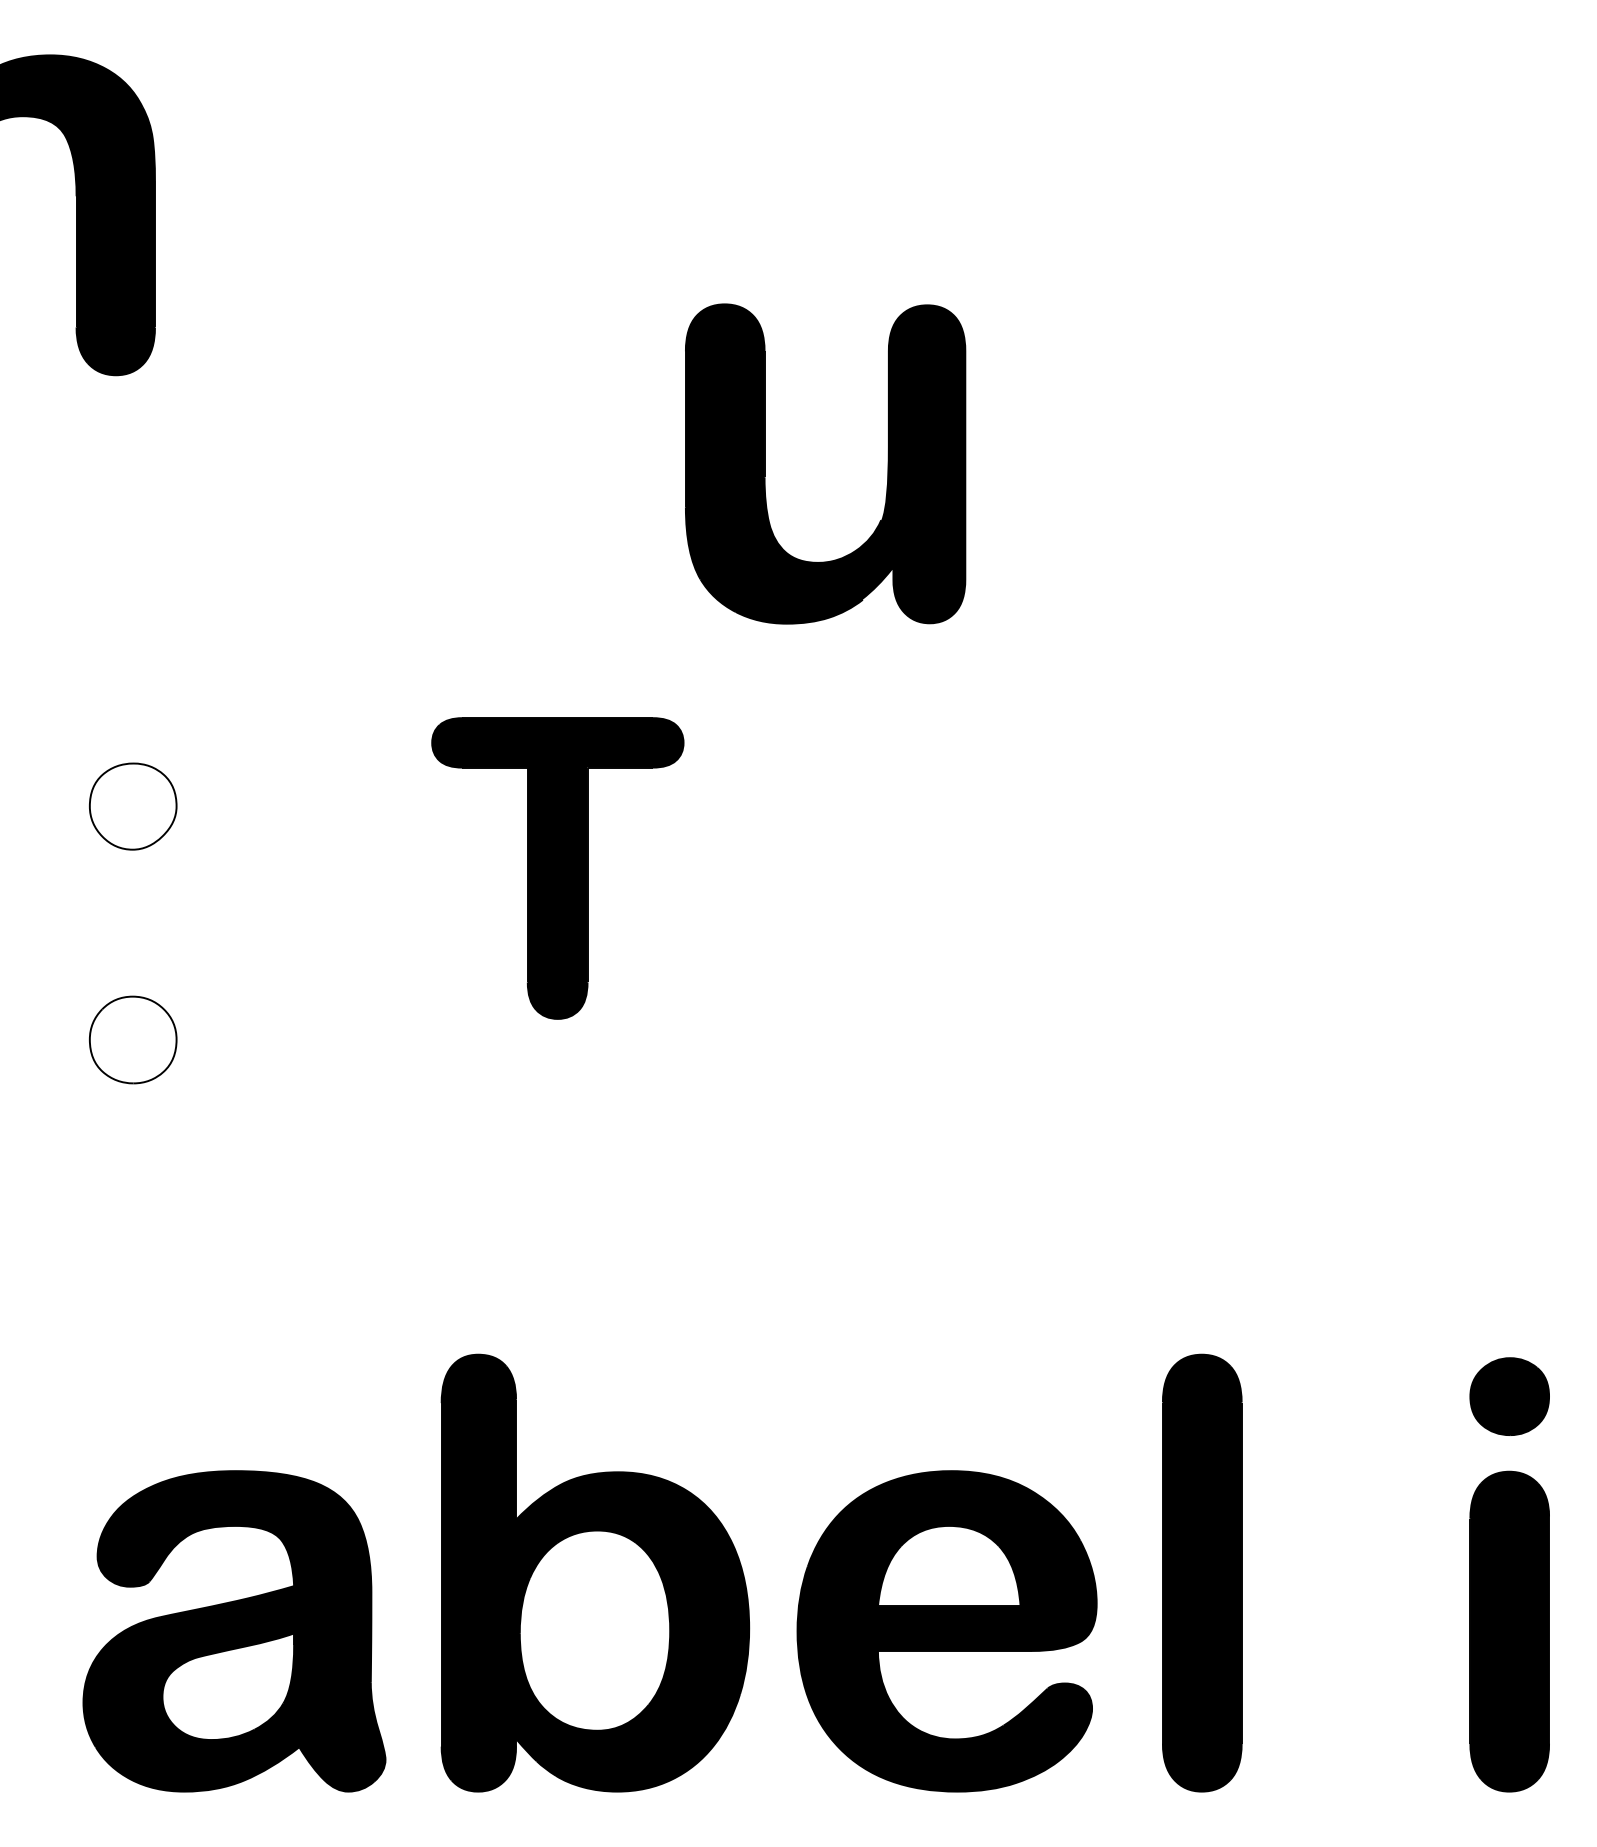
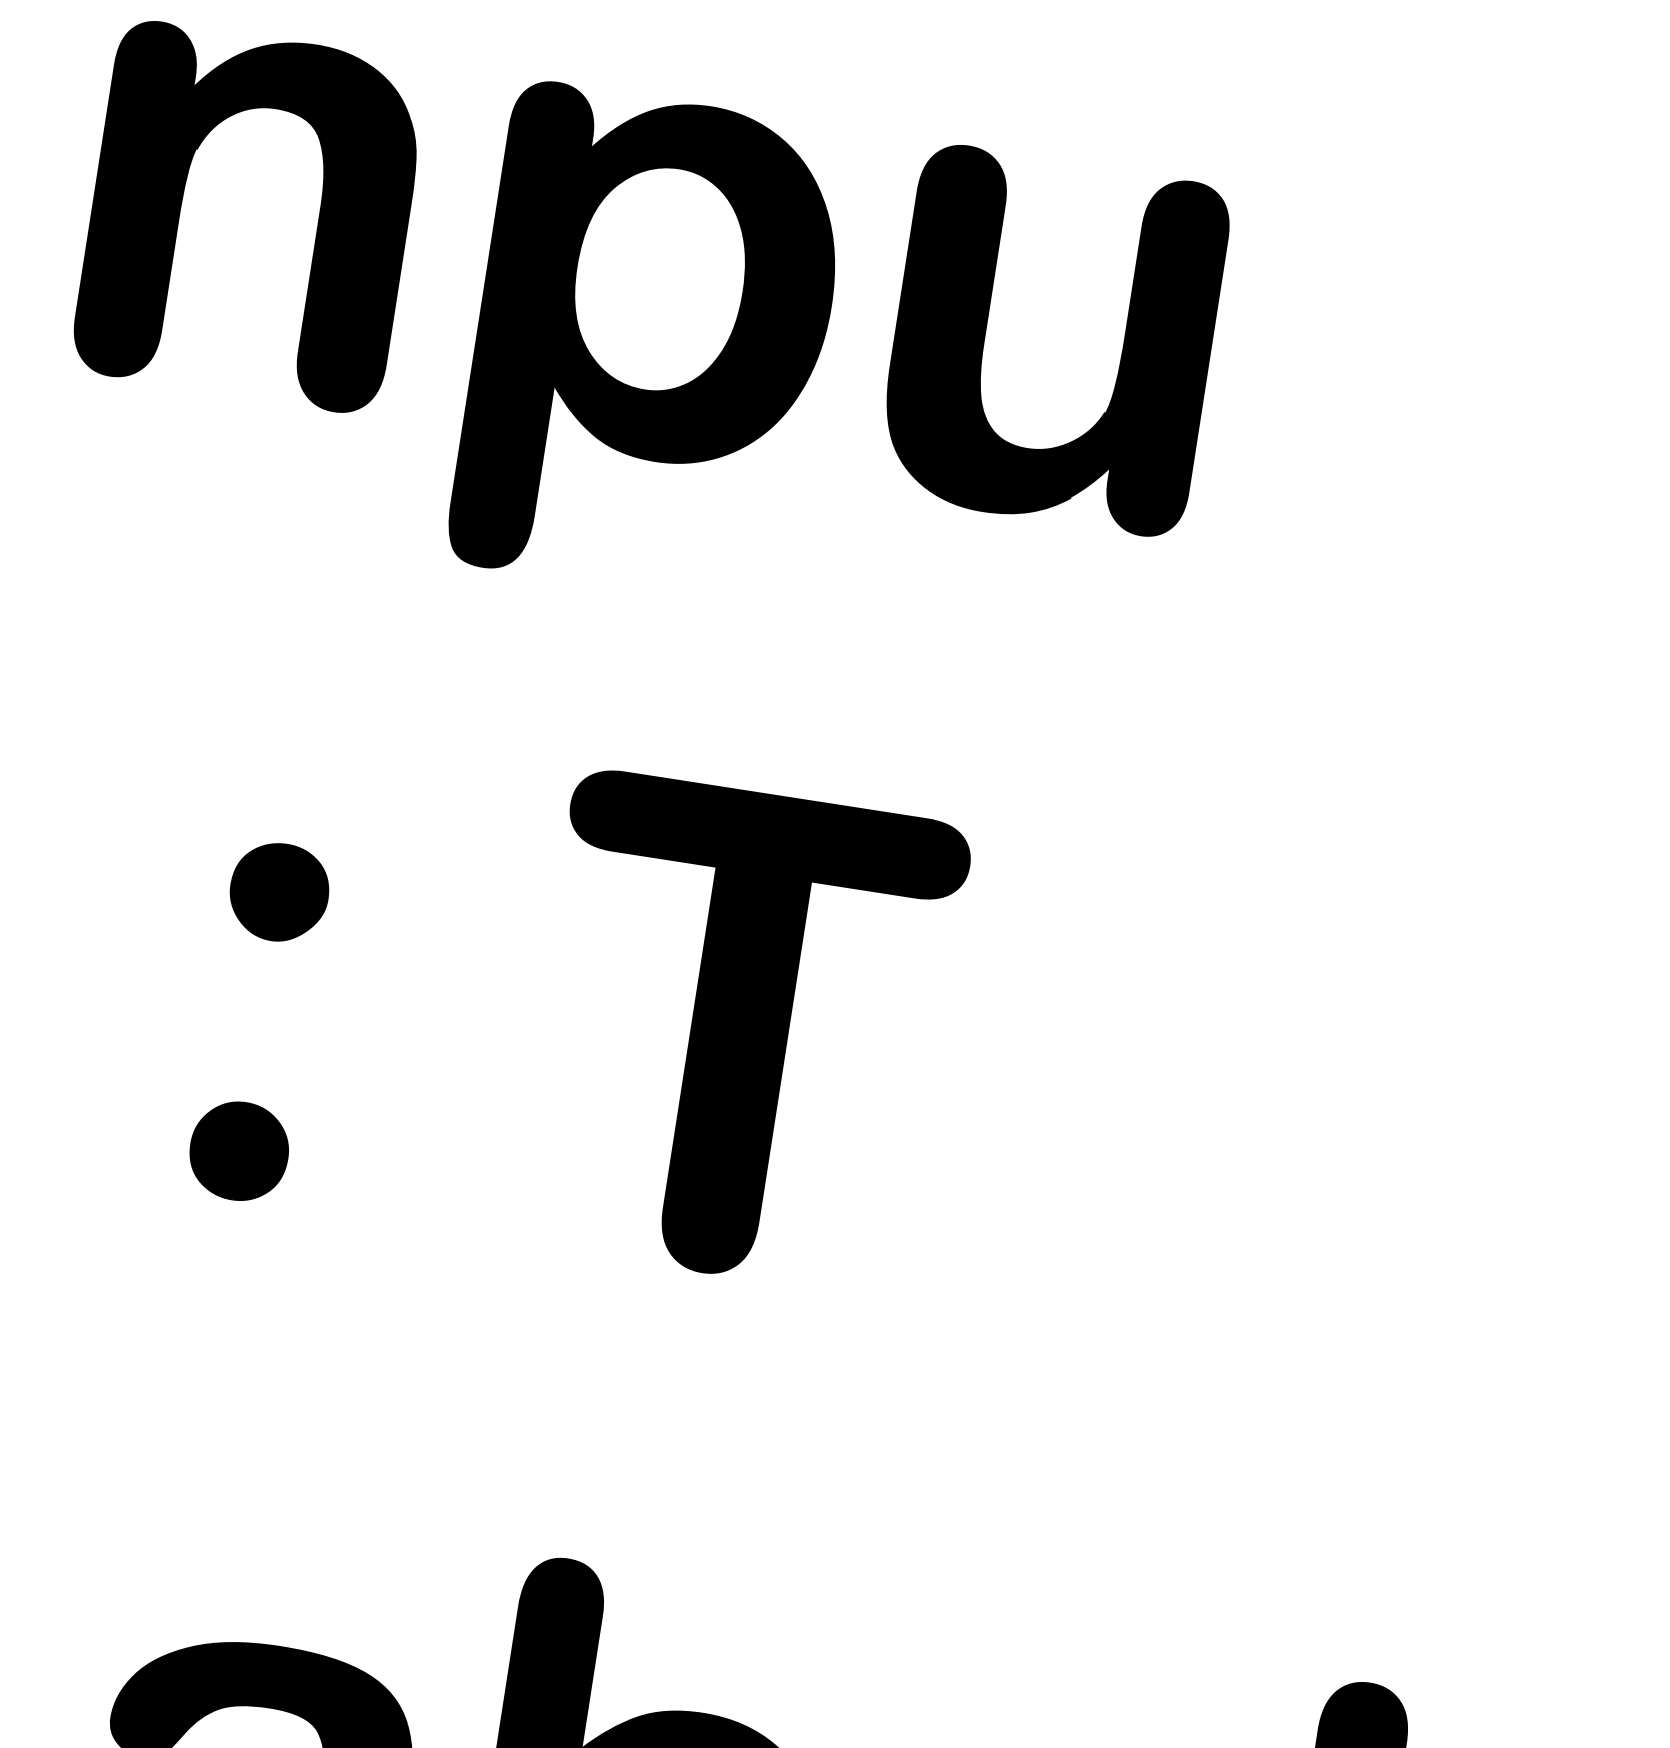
part: (384, 273) -> (649, 344), added
part: (765, 463) -> (986, 329), moved
fill: (132, 806) -> (278, 892), added
part: (557, 868) -> (739, 1033), size x1.43
fill: (132, 1039) -> (238, 1150), added

